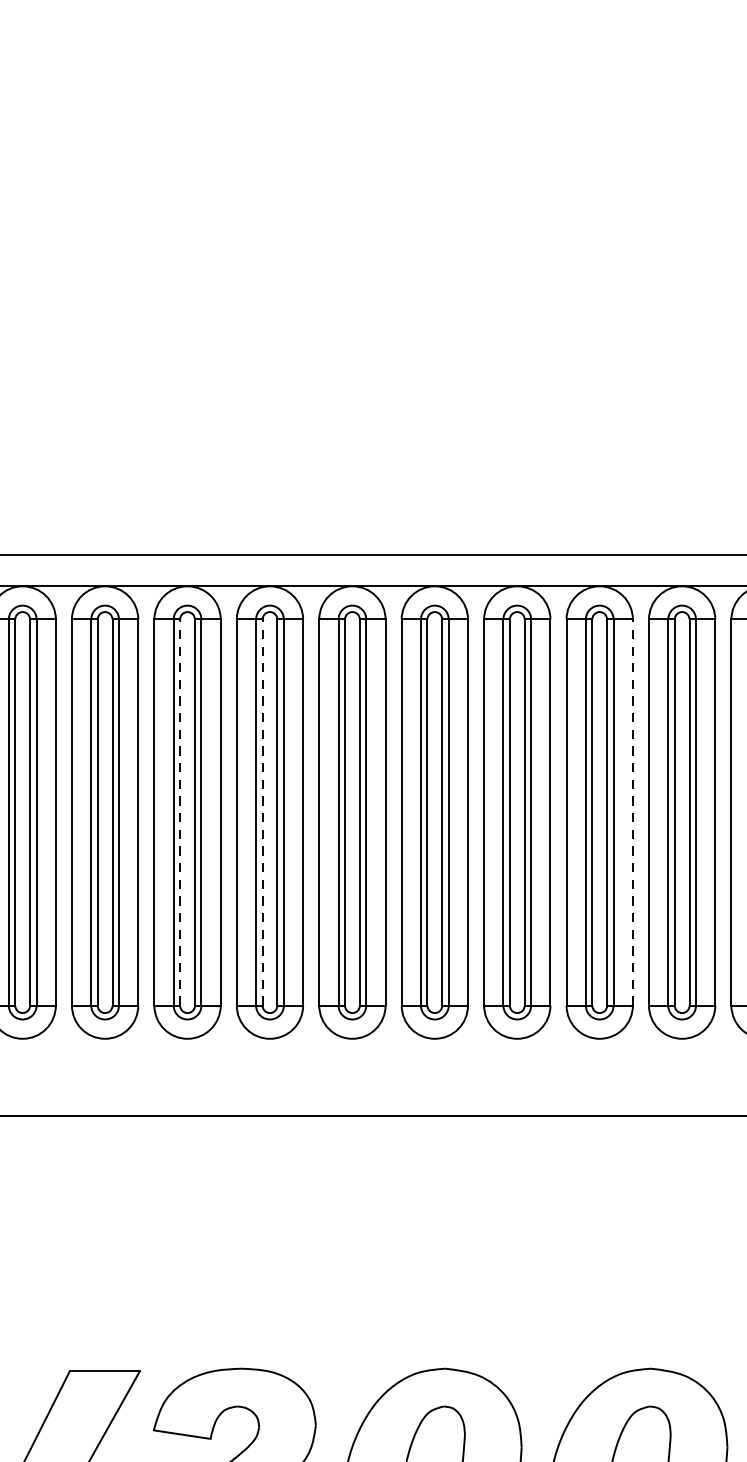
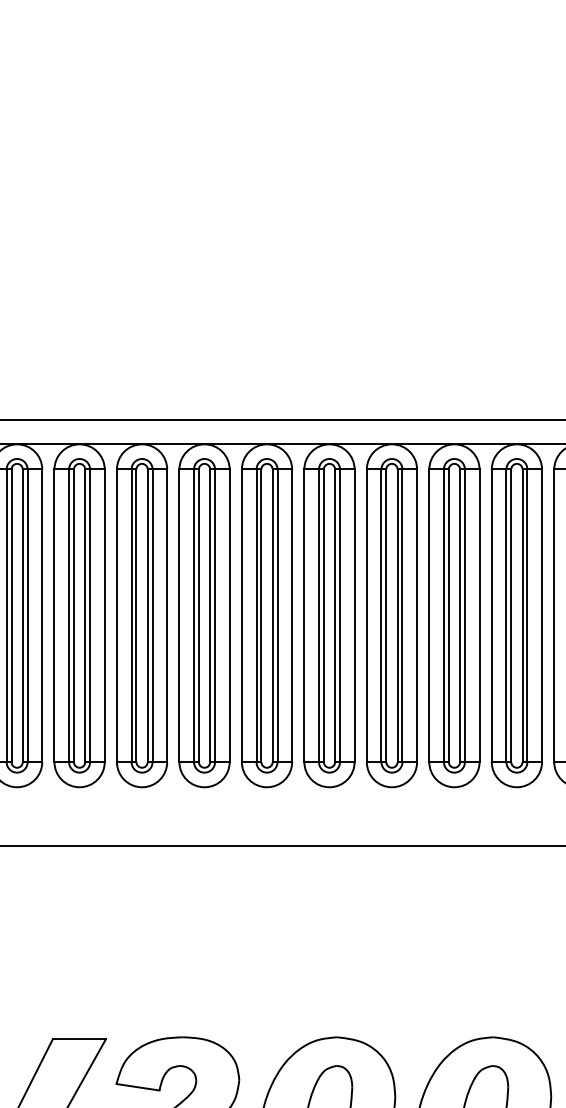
line: (180, 812) -> (136, 615), dashed -> solid
line: (262, 812) -> (198, 615), dashed -> solid
line: (632, 812) -> (479, 615), dashed -> solid

